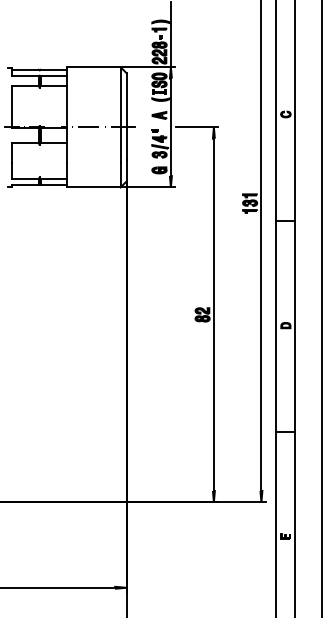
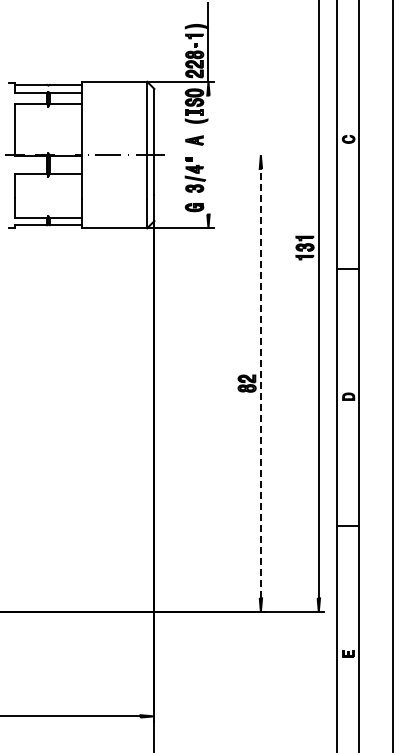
line: (170, 126) -> (208, 154), removed
line: (197, 127) -> (240, 155), removed
line: (213, 314) -> (260, 383), solid -> dashed

